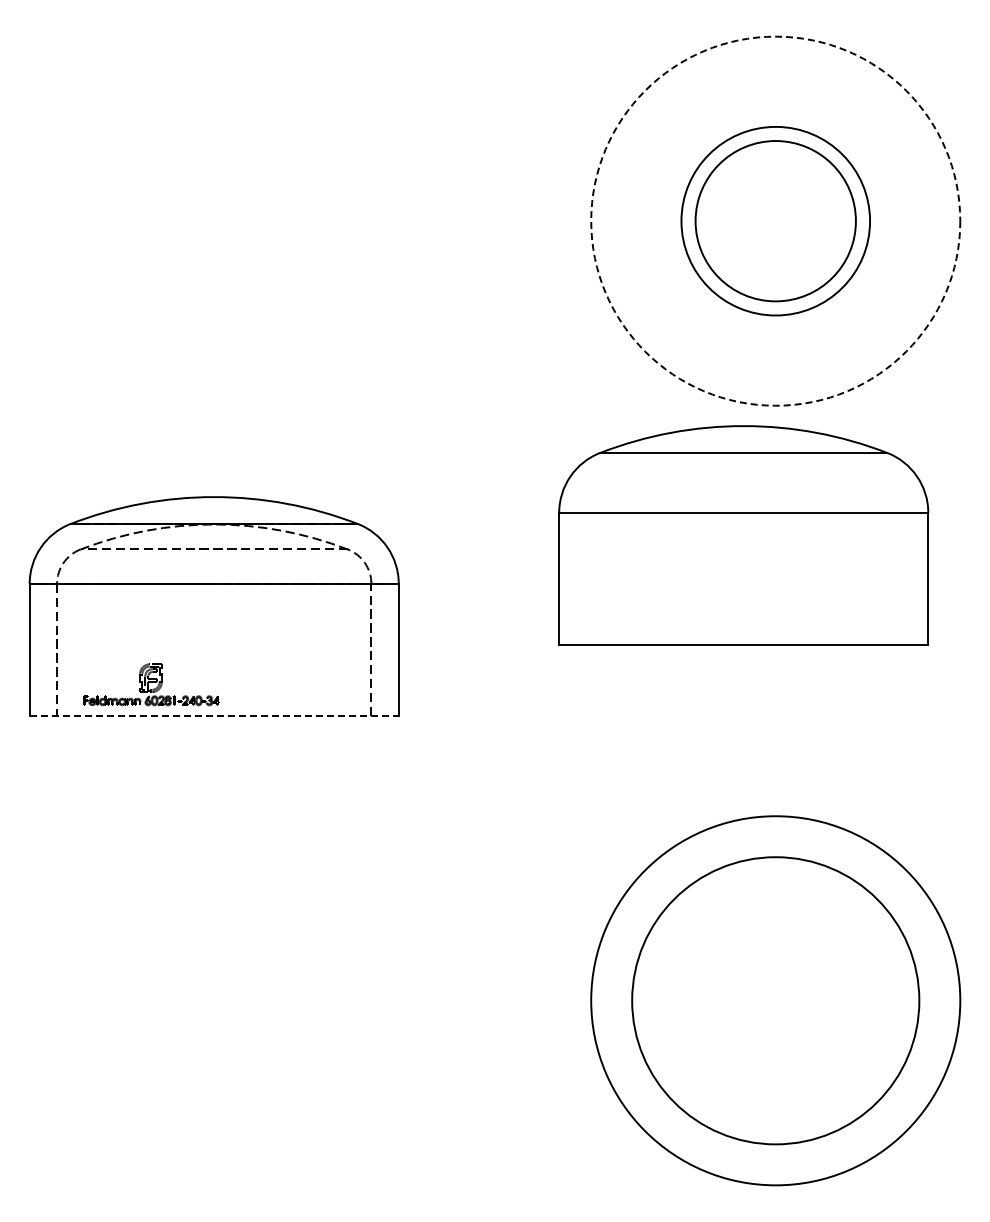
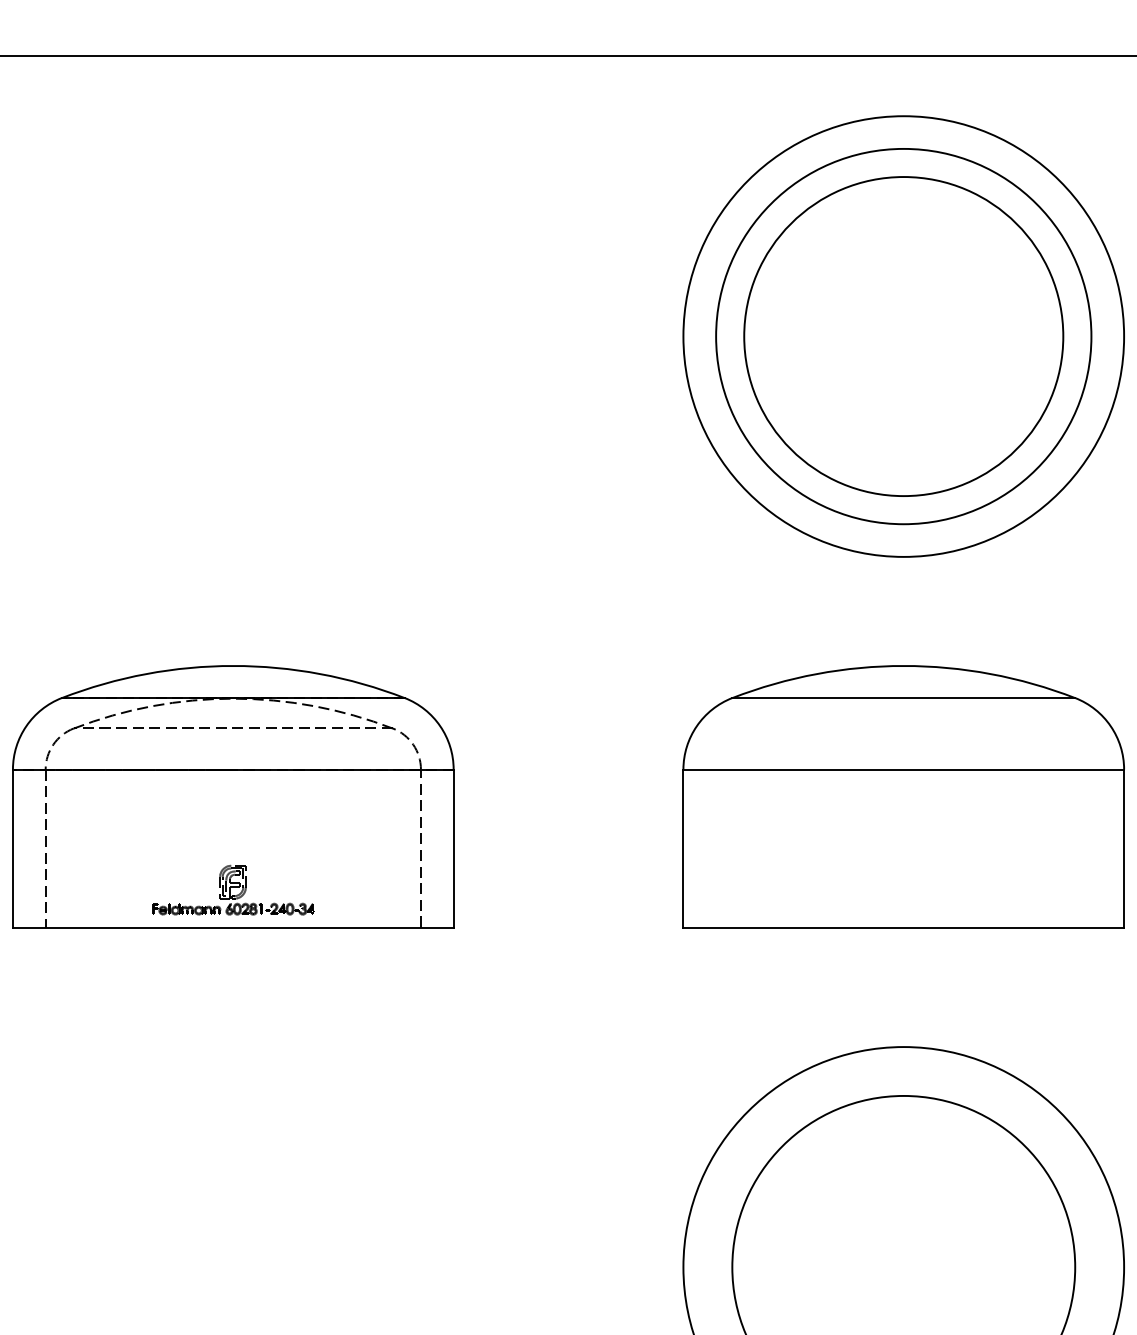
circle: (775, 220) -> (903, 335), dashed -> solid
circle: (775, 220) -> (903, 335), size x1.67
circle: (775, 221) -> (903, 336), size x1.67
part: (743, 535) -> (903, 796), moved
part: (151, 684) -> (233, 889), moved
line: (214, 716) -> (233, 927), dashed -> solid

